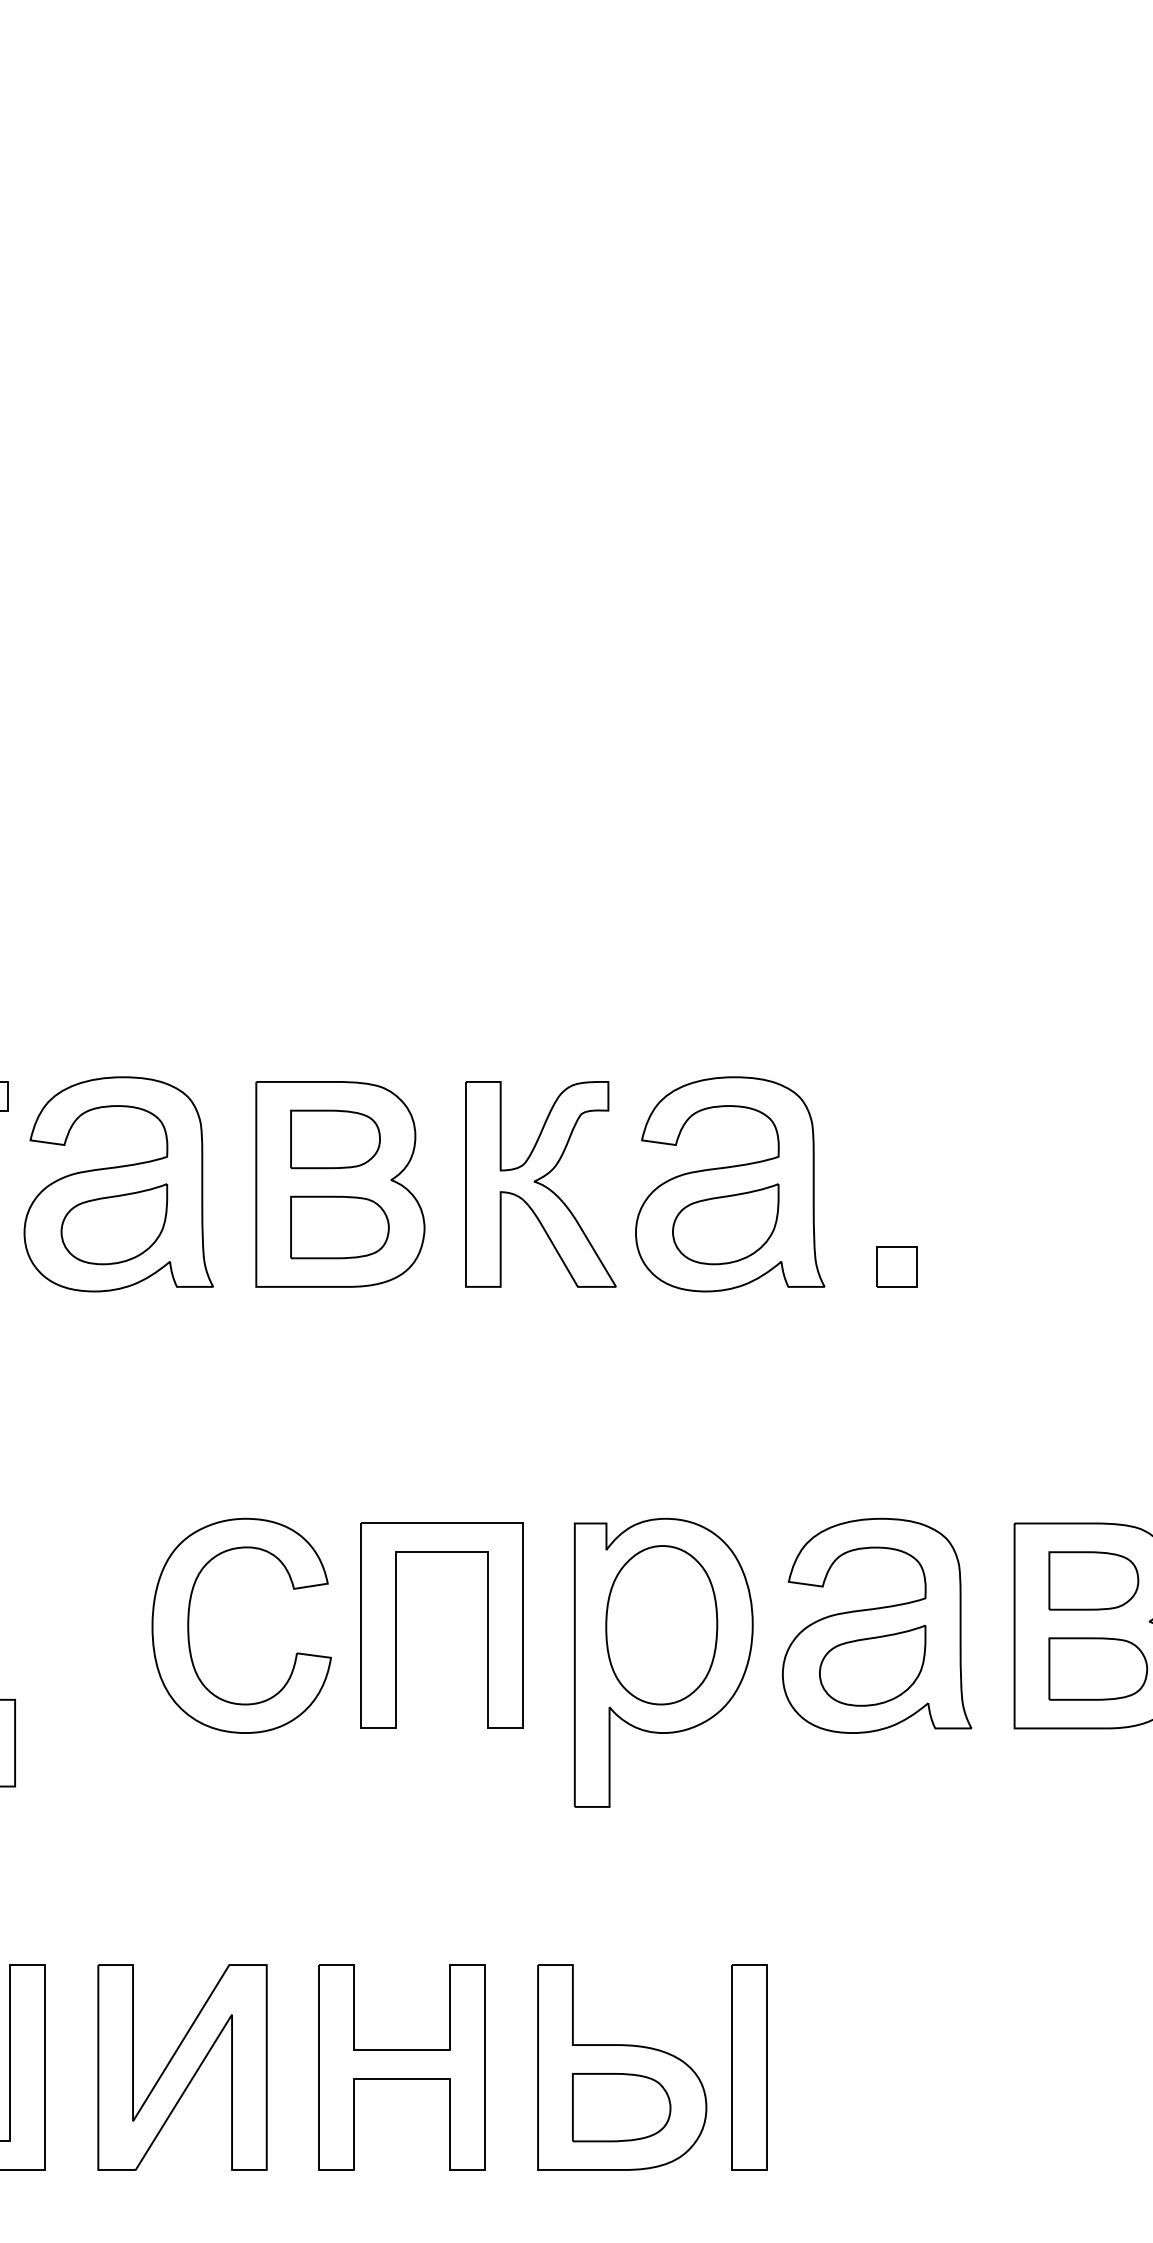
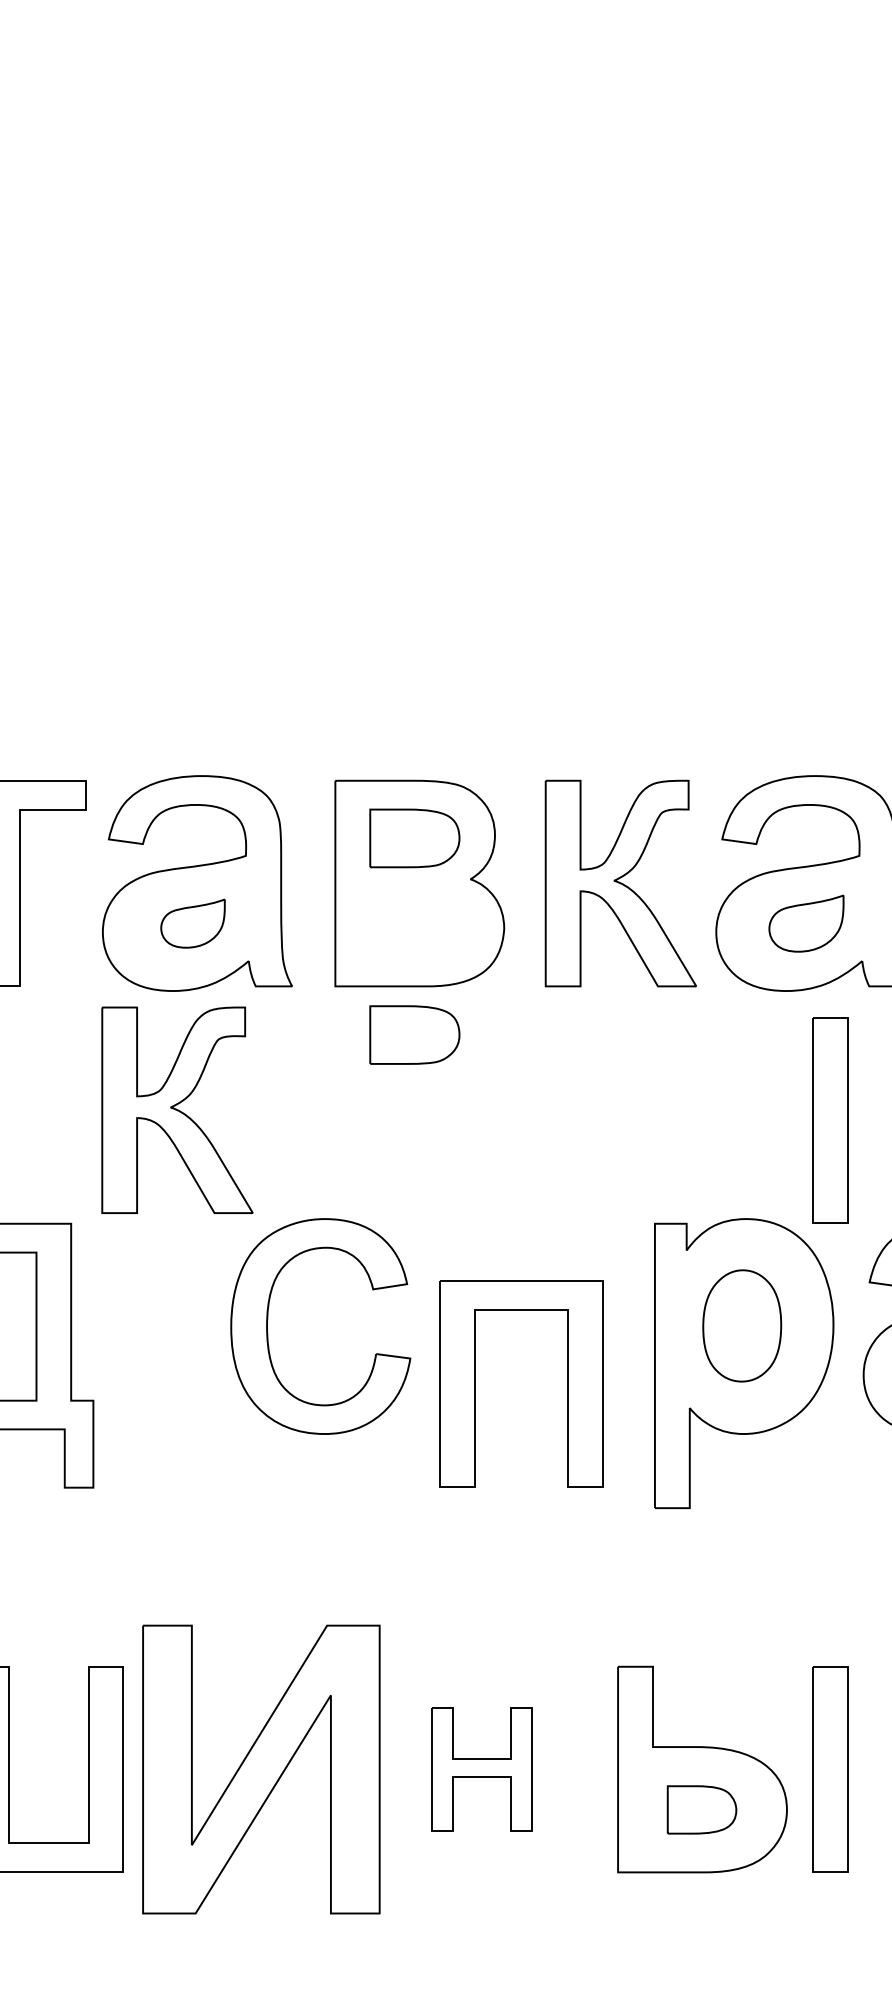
part: (114, 1224) -> (193, 923), size x0.6
part: (725, 1224) -> (806, 923), size x0.7
part: (339, 1227) -> (418, 926), removed
part: (335, 1335) -> (414, 1035), added
part: (98, 1410) -> (177, 1110), added
part: (749, 1420) -> (830, 1120), added
part: (396, 1625) -> (476, 1383), moved
part: (661, 1625) -> (741, 1326), size x0.7
part: (182, 2067) -> (261, 1769), size x1.4
part: (401, 2067) -> (481, 1769), size x0.6
part: (621, 2107) -> (701, 1809), size x0.7

